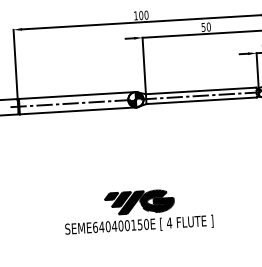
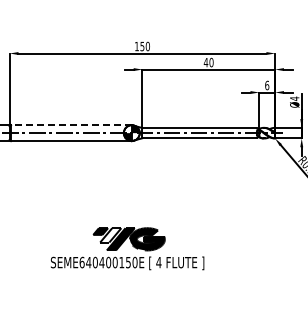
text: (141, 15) -> (142, 46), 100 -> 150
text: (203, 27) -> (205, 62), 50 -> 40
line: (76, 95) -> (70, 125), solid -> dashed
fill: (121, 199) -> (110, 235), removed

